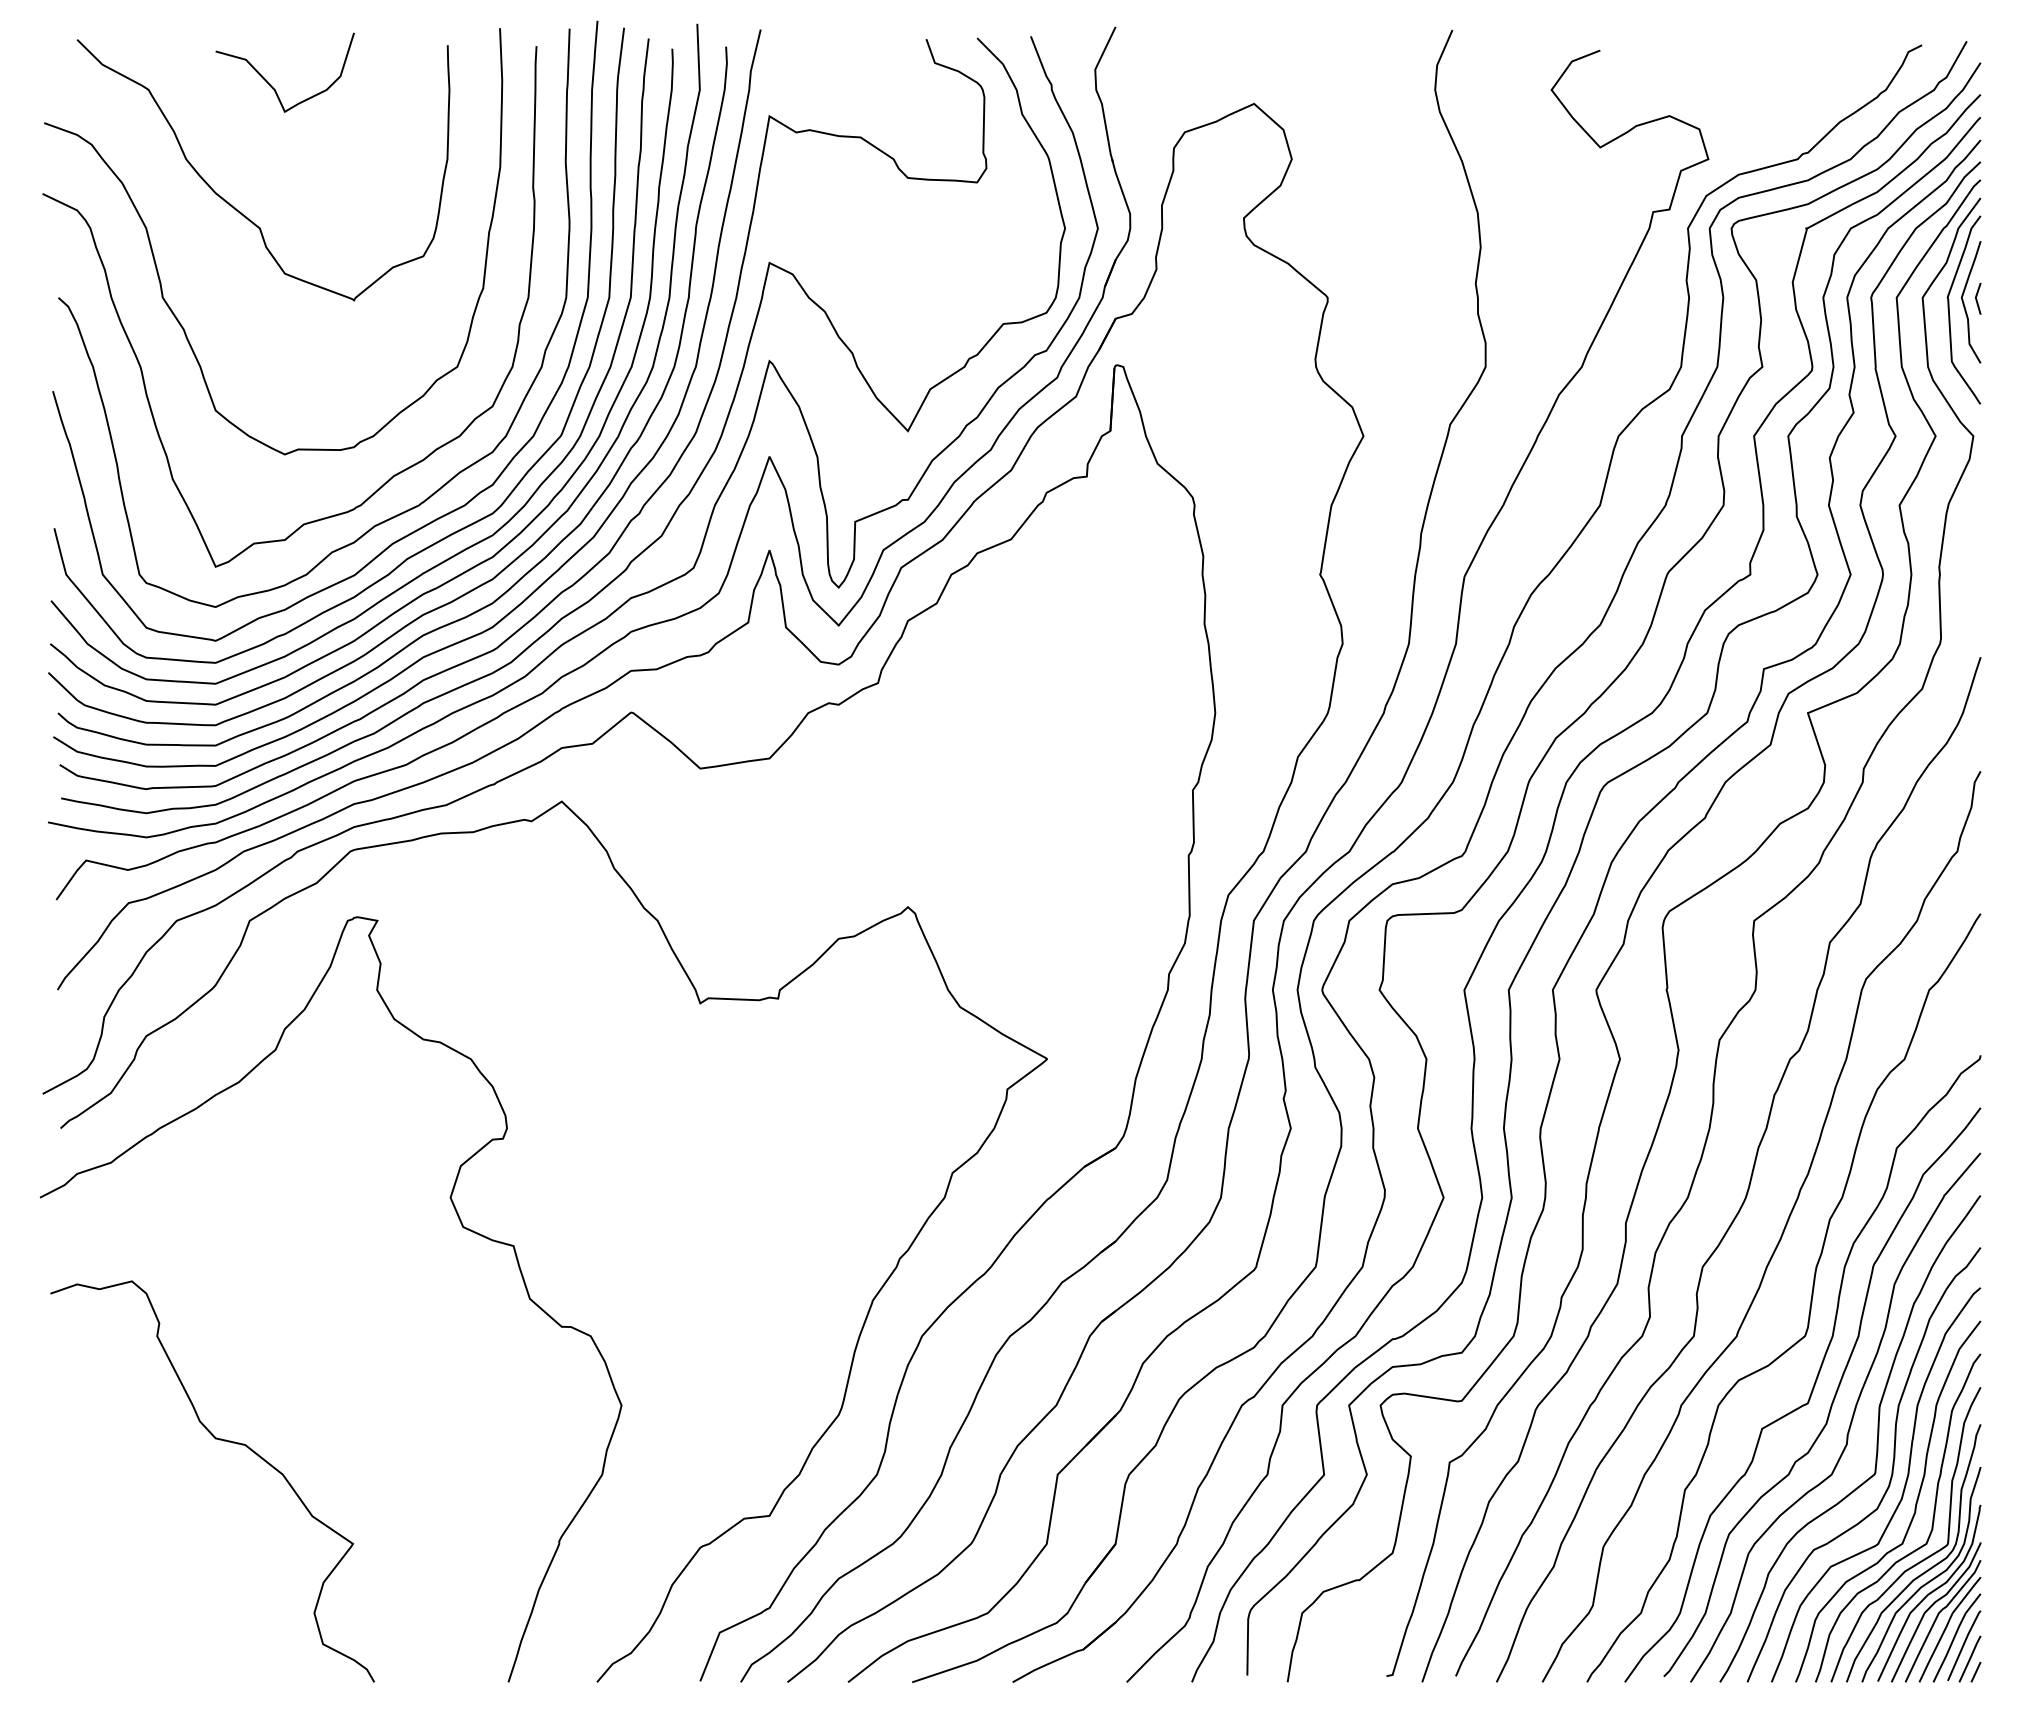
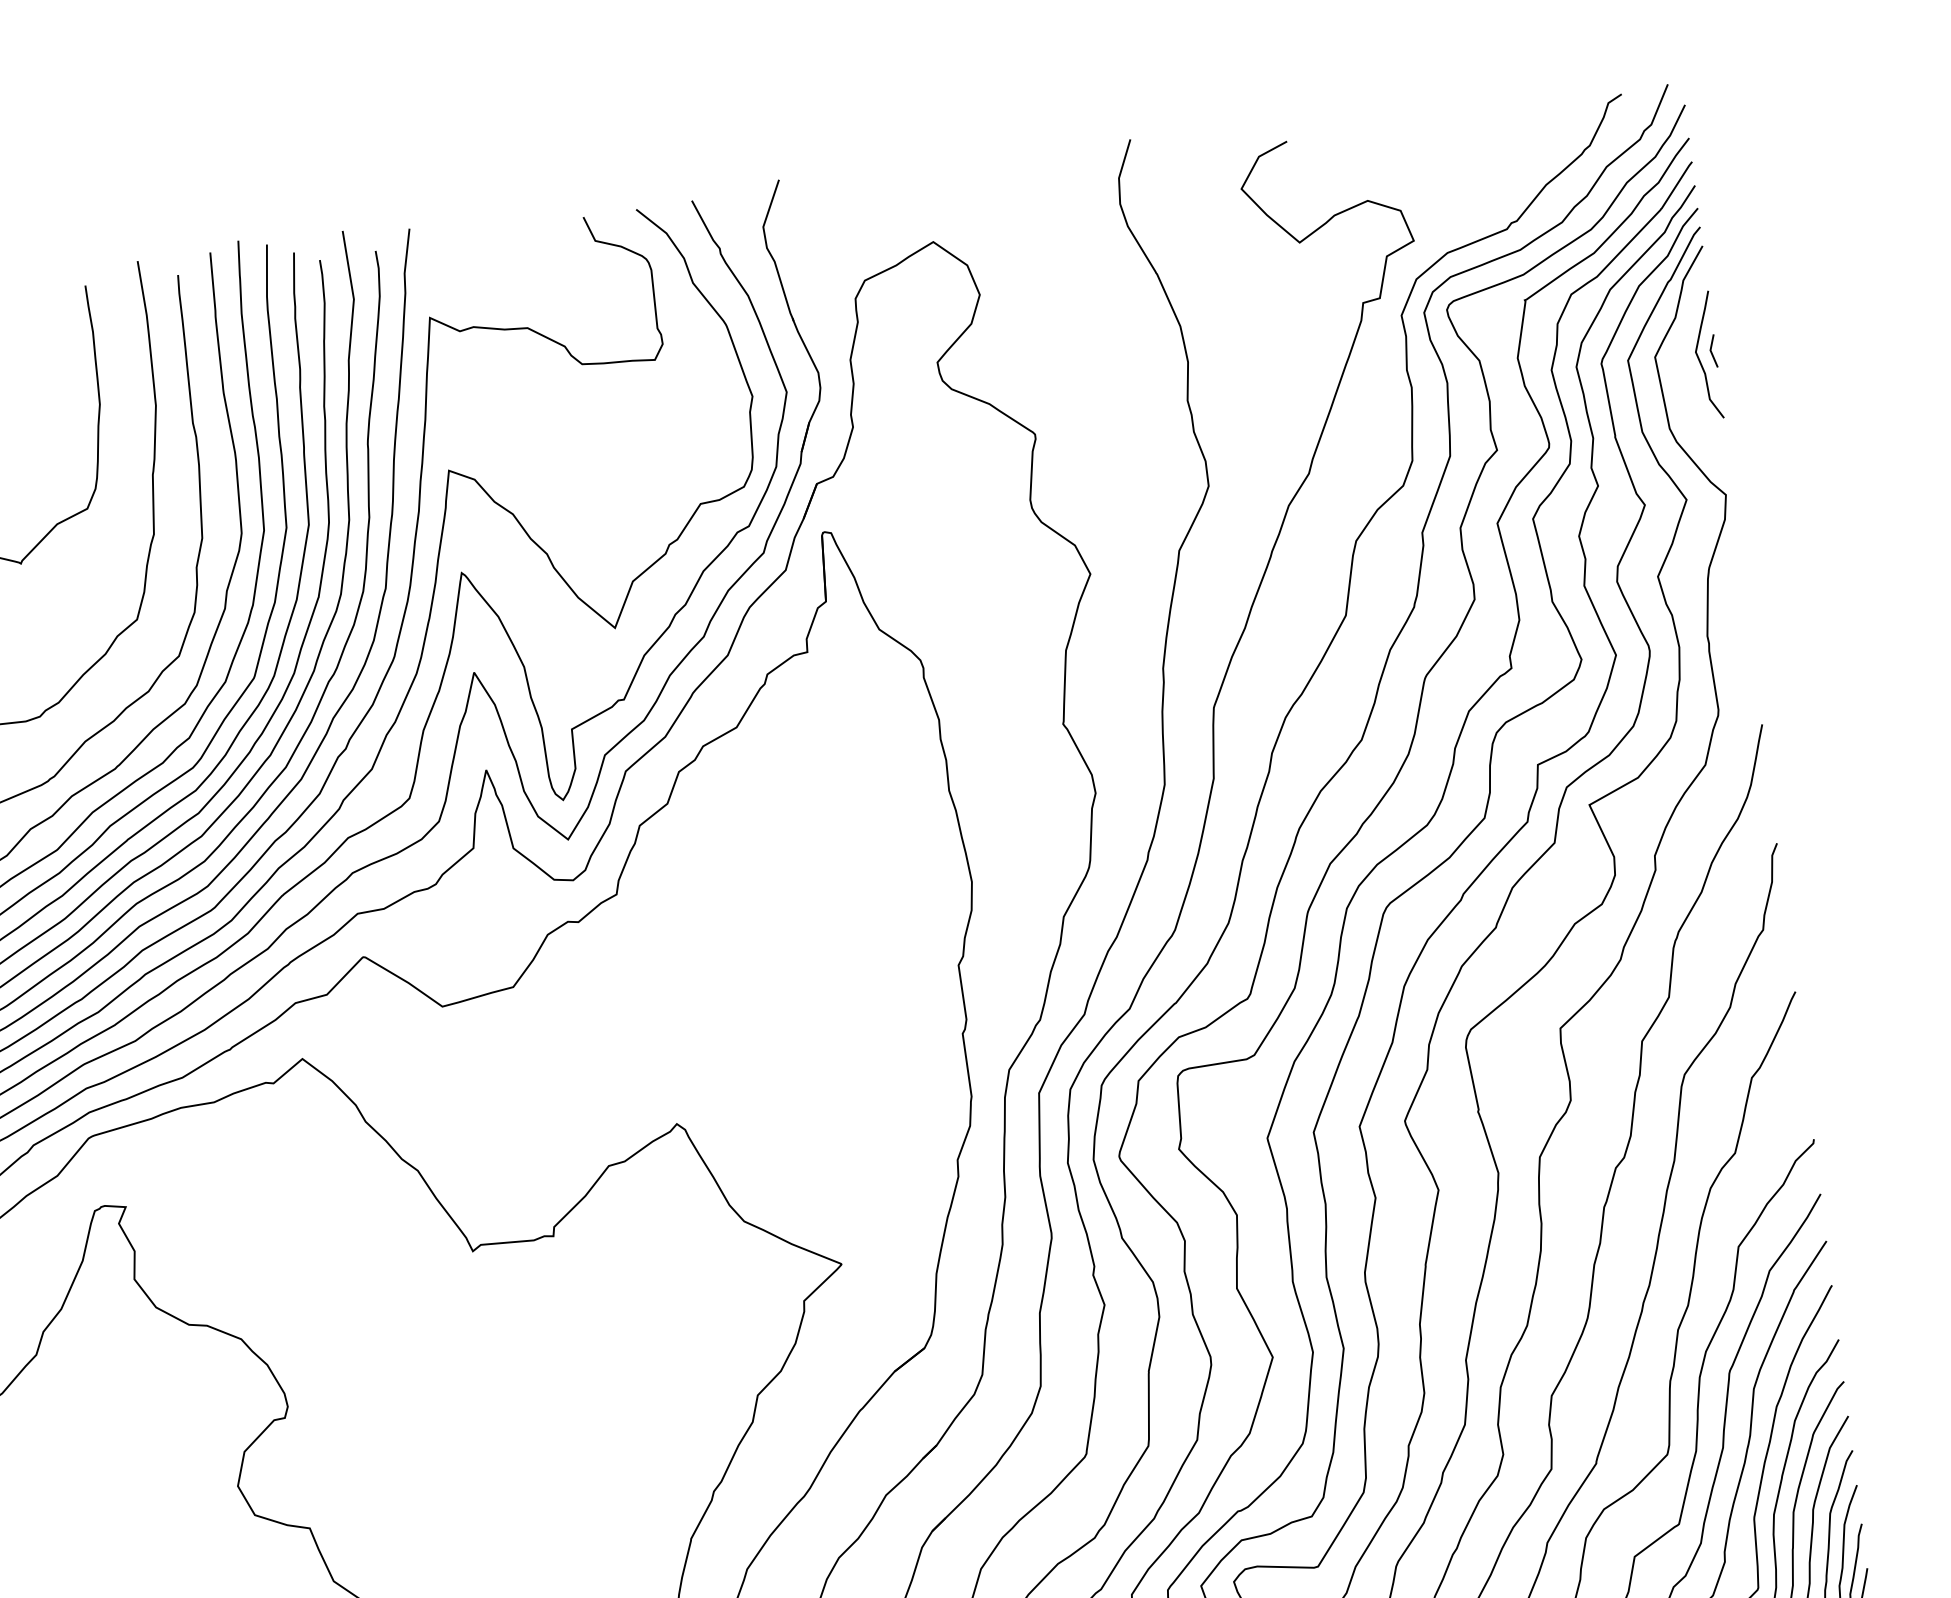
curve: (1949, 309) -> (1684, 366), removed

